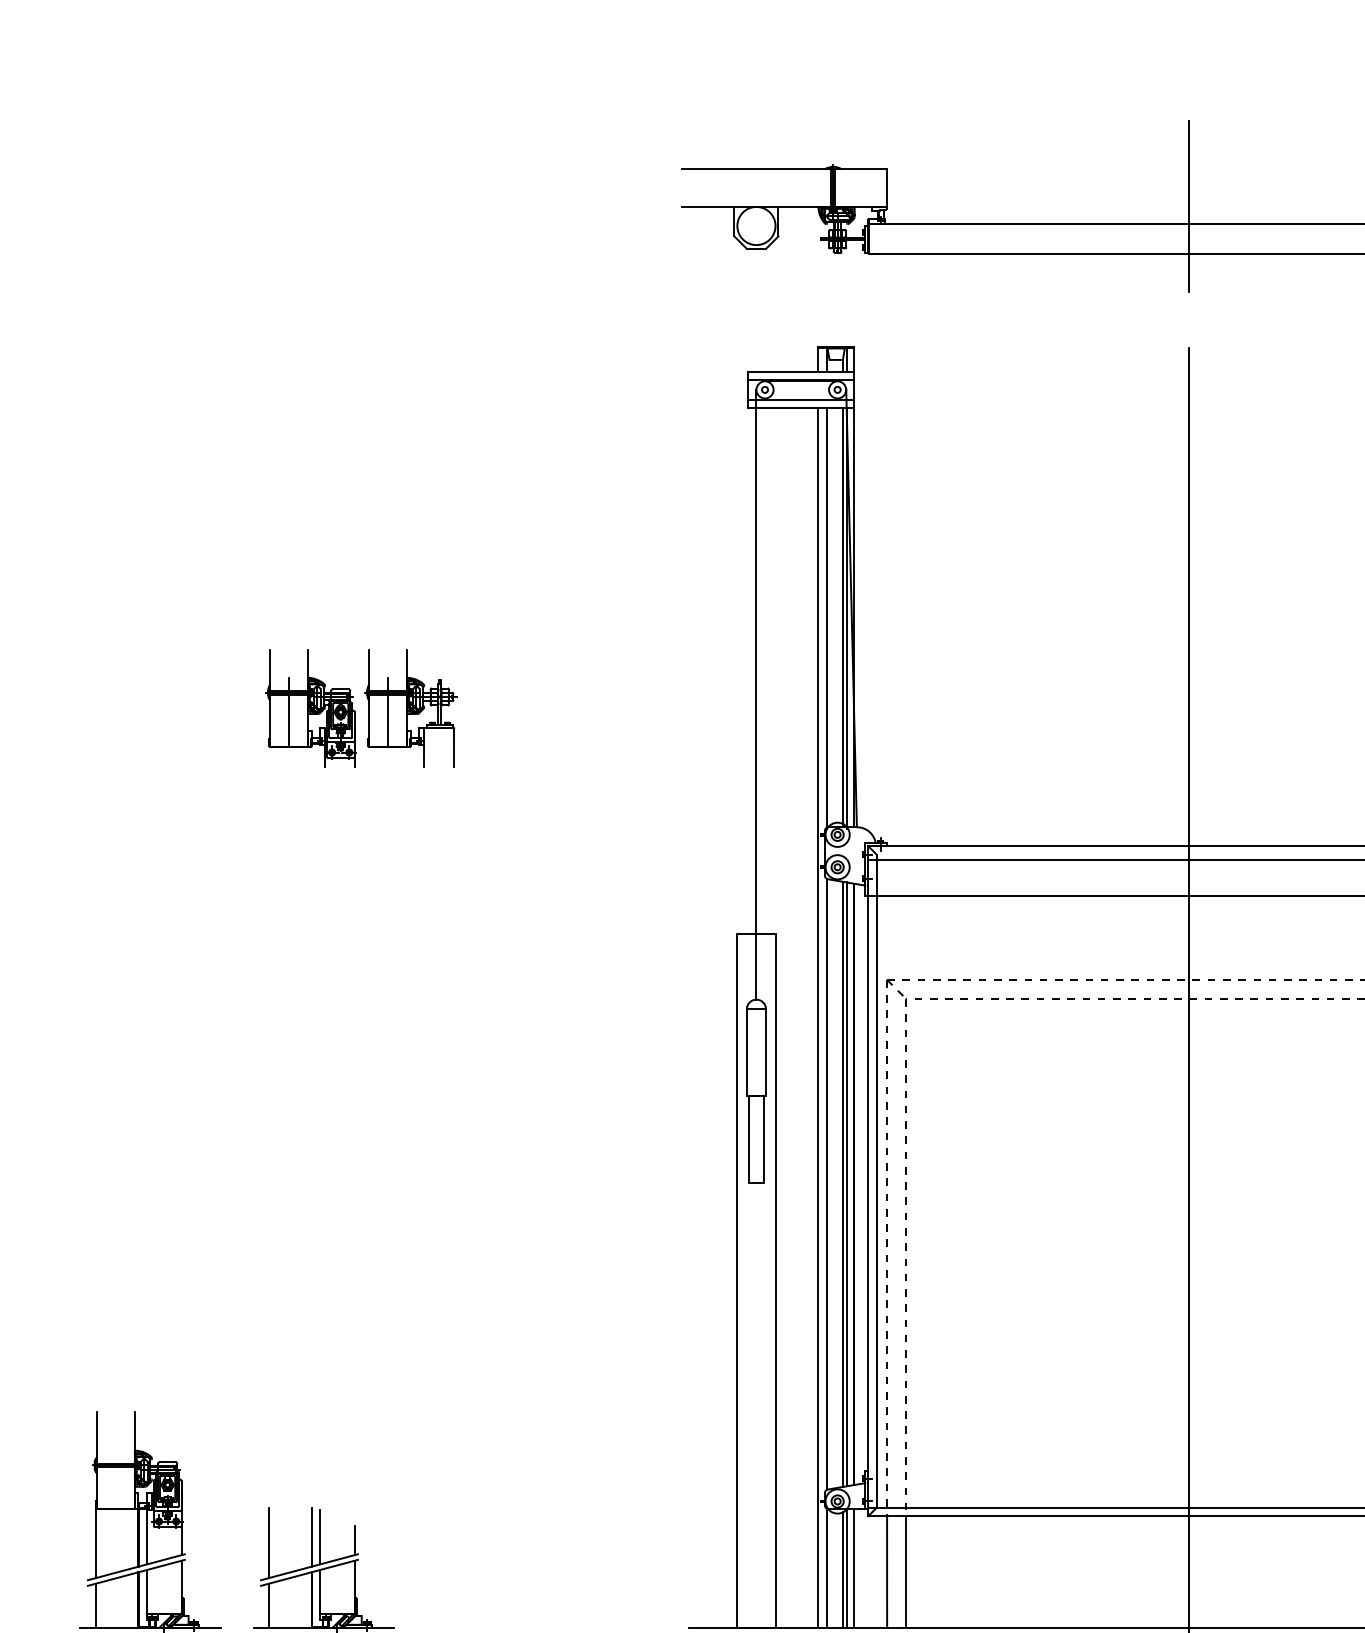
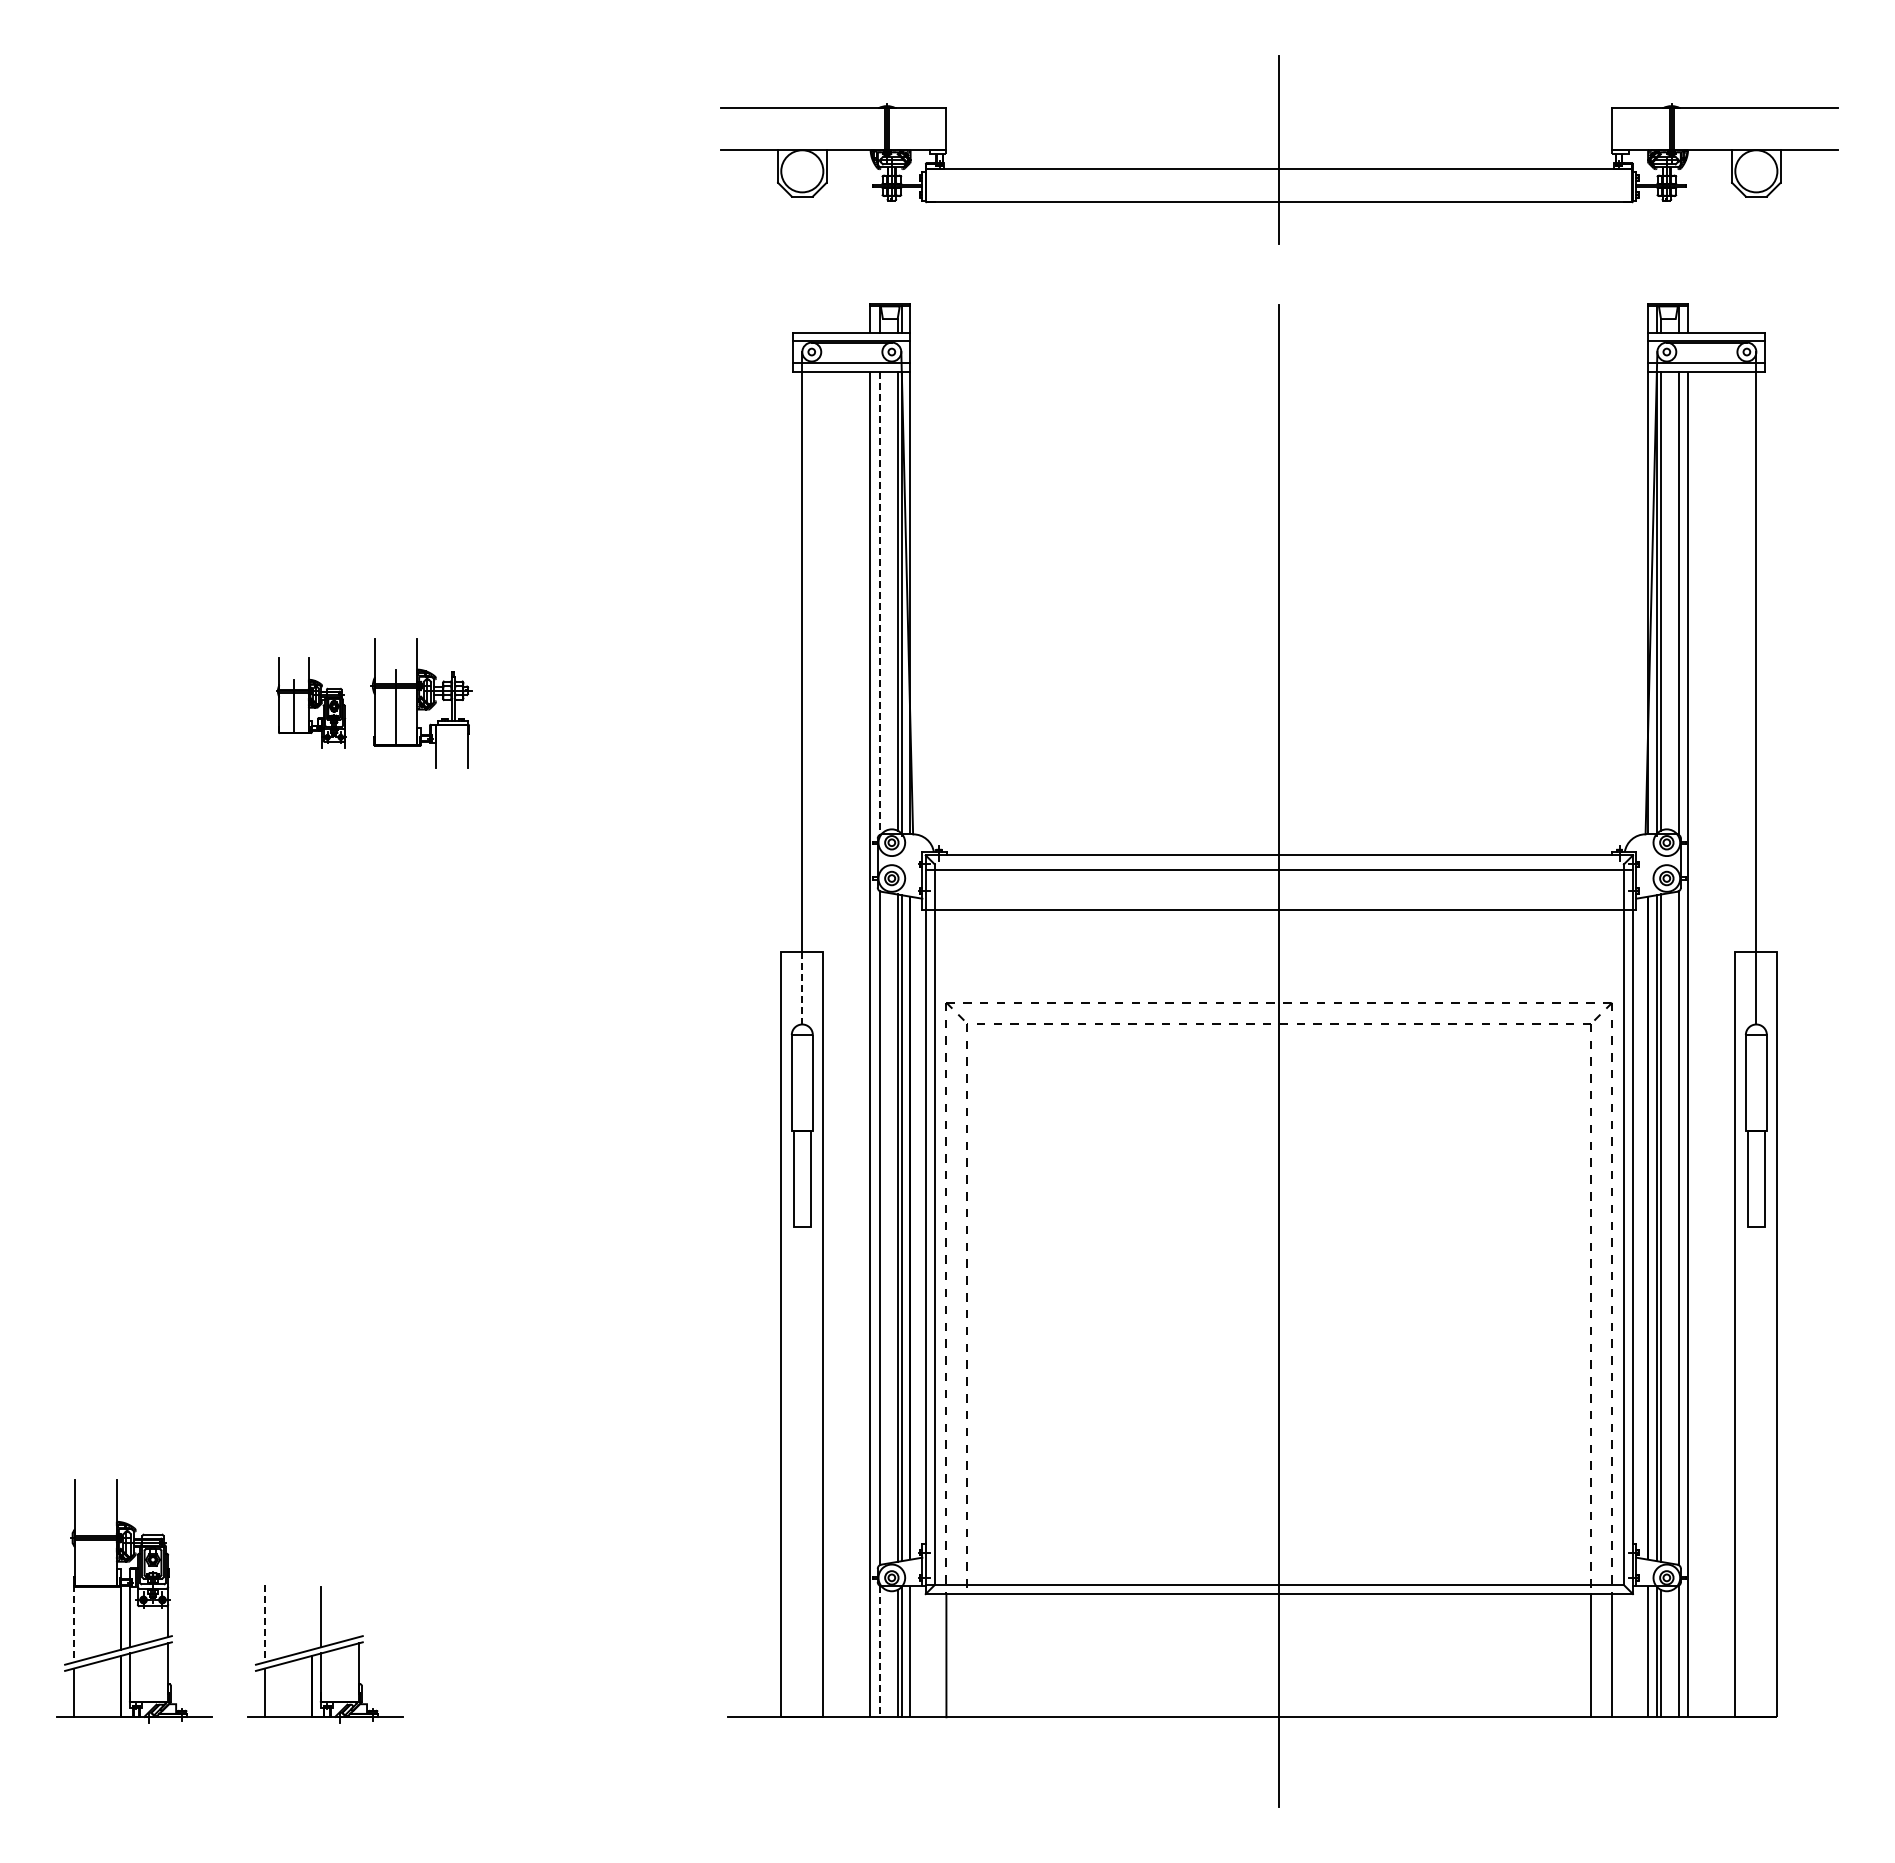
line: (826, 617) -> (879, 603), solid -> dashed
part: (311, 708) -> (311, 703), size x0.7
line: (756, 967) -> (802, 988), solid -> dashed
line: (311, 1537) -> (311, 1617), removed
line: (354, 1540) -> (359, 1620), removed
line: (96, 1543) -> (74, 1624), solid -> dashed
line: (268, 1543) -> (264, 1624), solid -> dashed
line: (826, 1568) -> (879, 1651), solid -> dashed
line: (906, 1571) -> (967, 1655), removed

